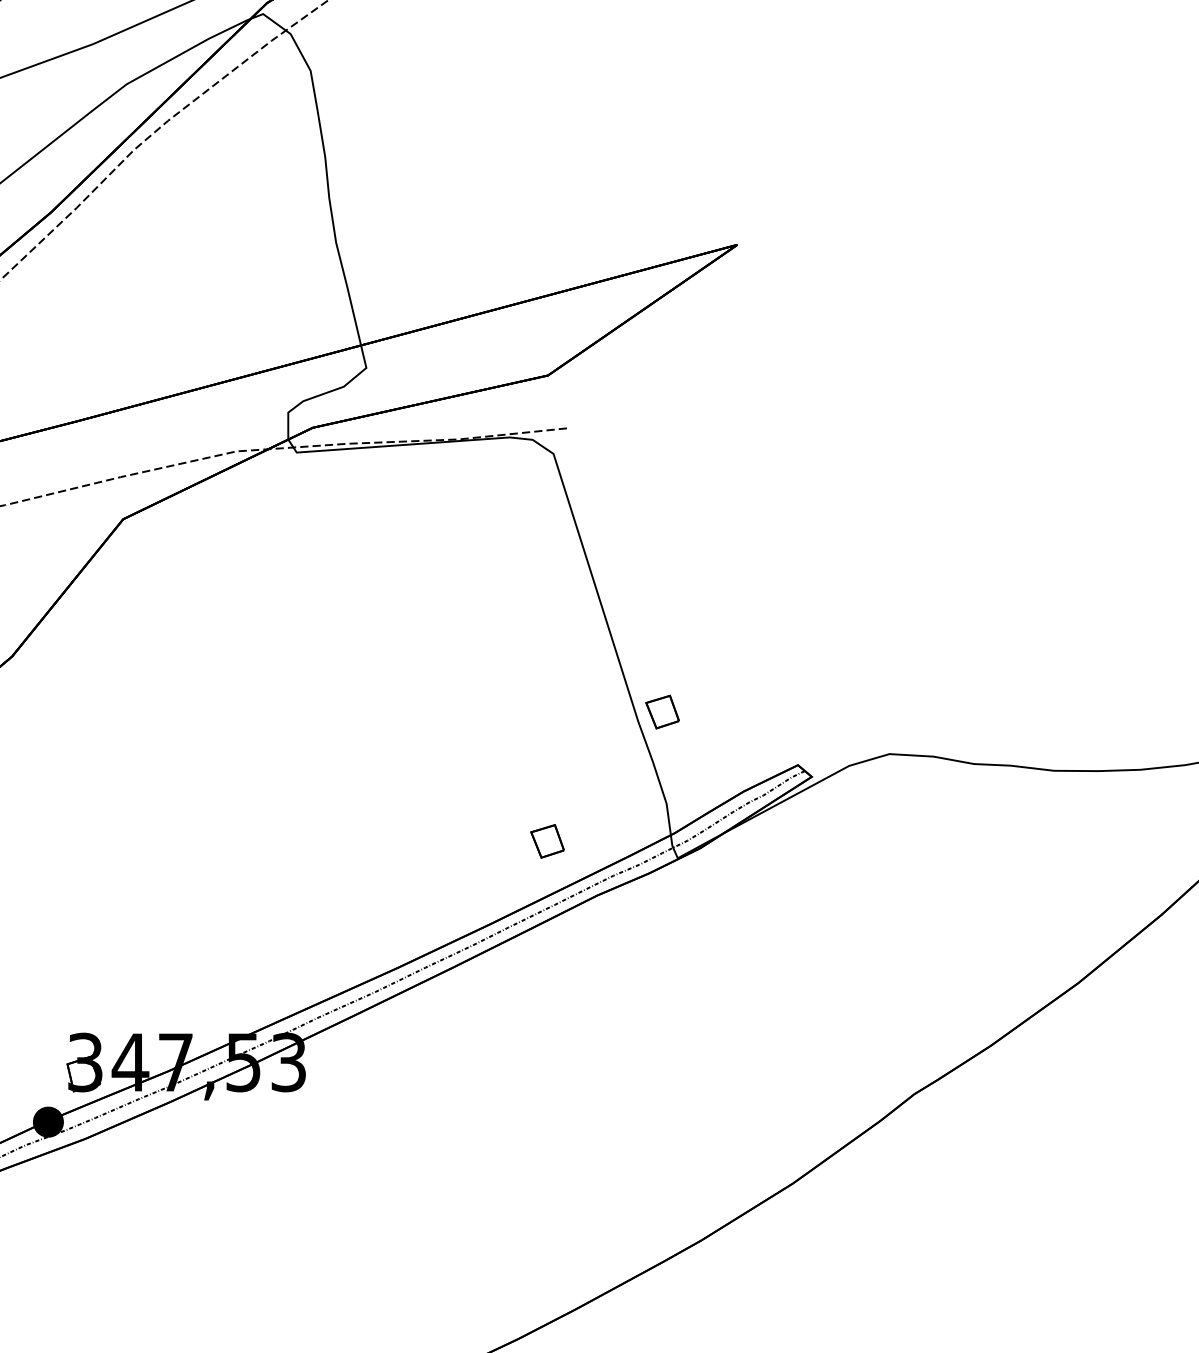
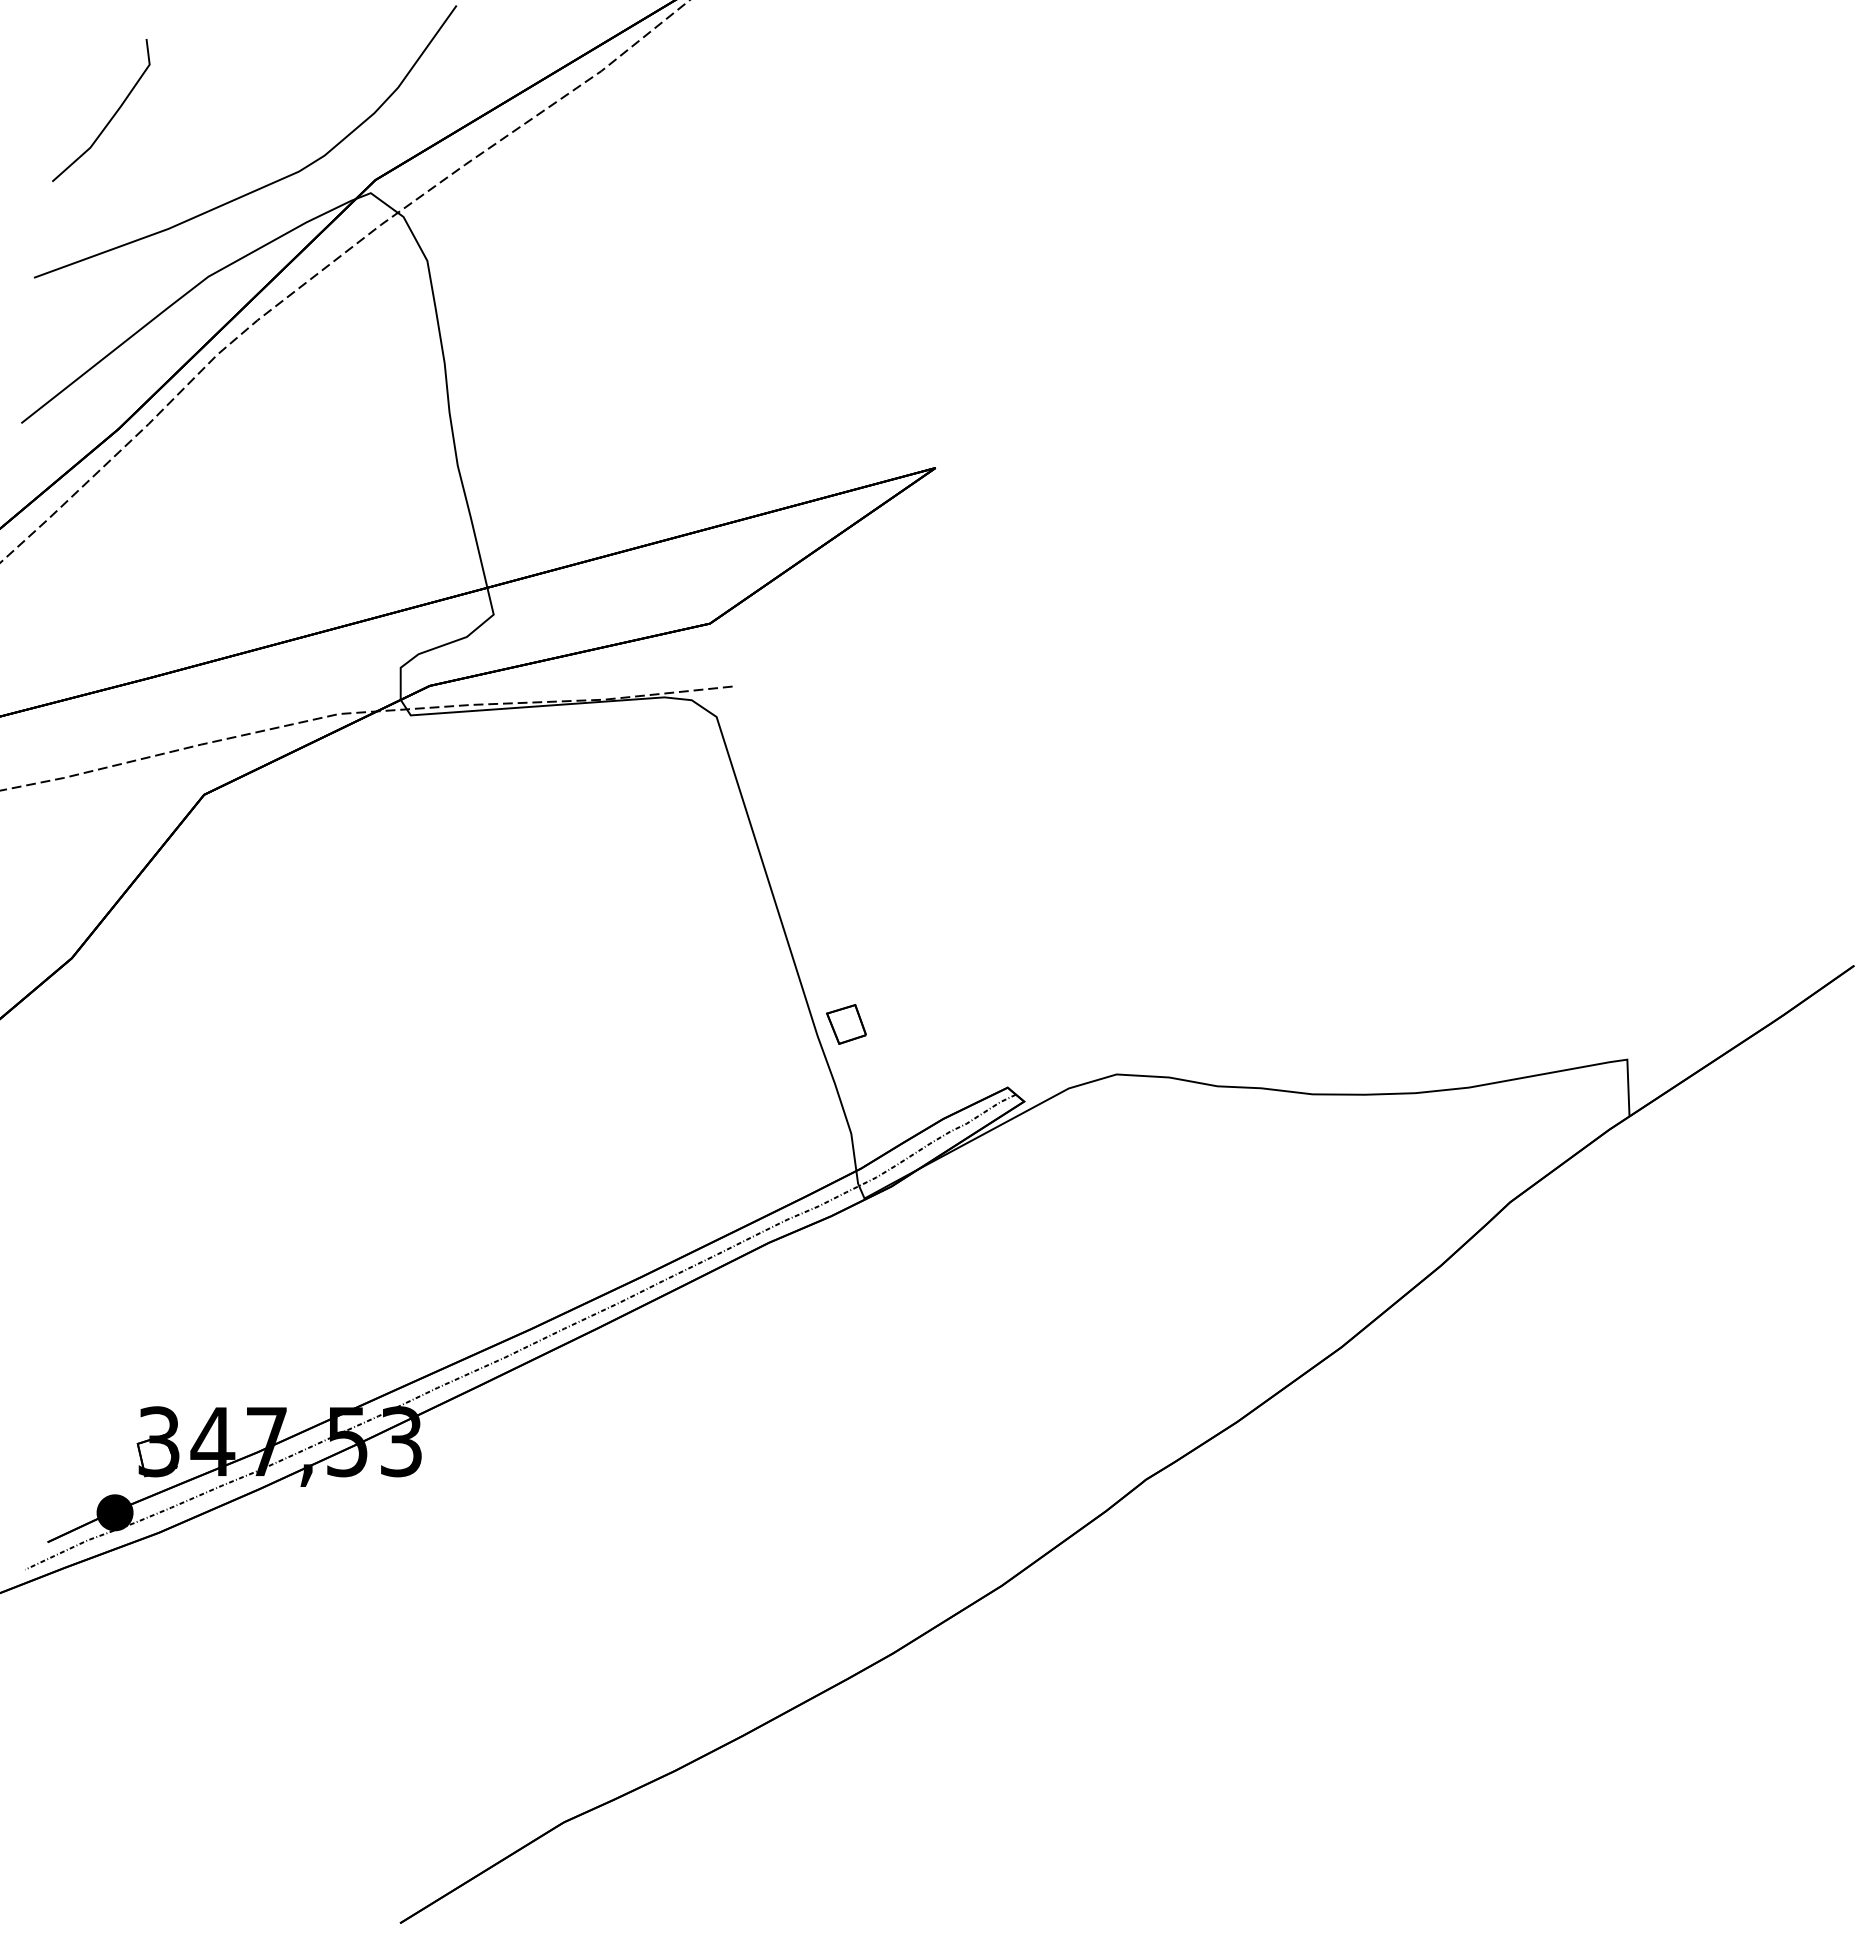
part: (547, 841) -> (709, 1178), removed

